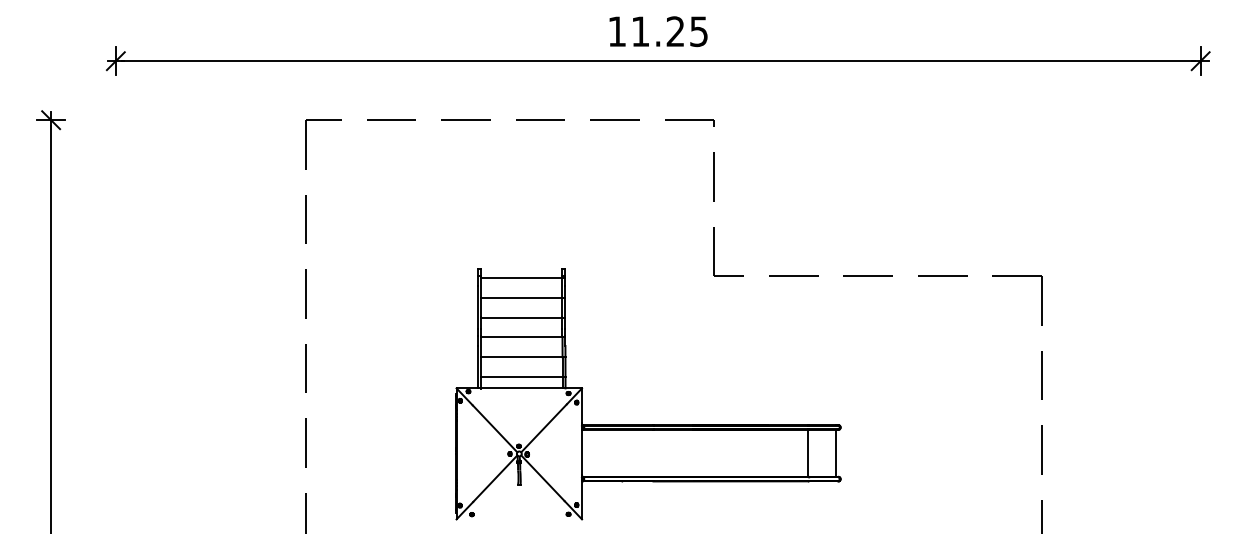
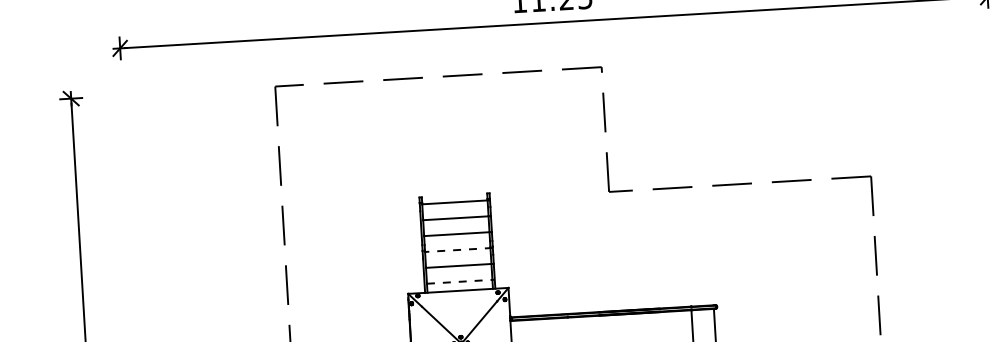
line: (522, 337) -> (458, 250), solid -> dashed
line: (523, 377) -> (461, 281), solid -> dashed

